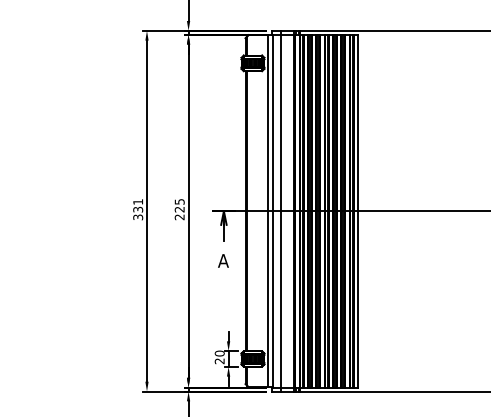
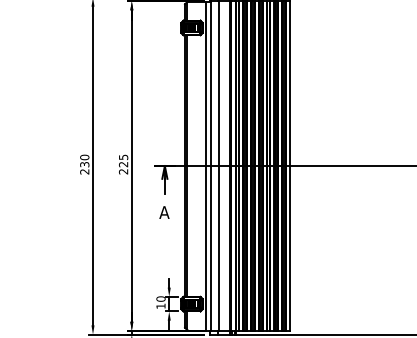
text: (138, 209) -> (85, 164), 331 -> 230
text: (219, 361) -> (160, 306), 20 -> 10

